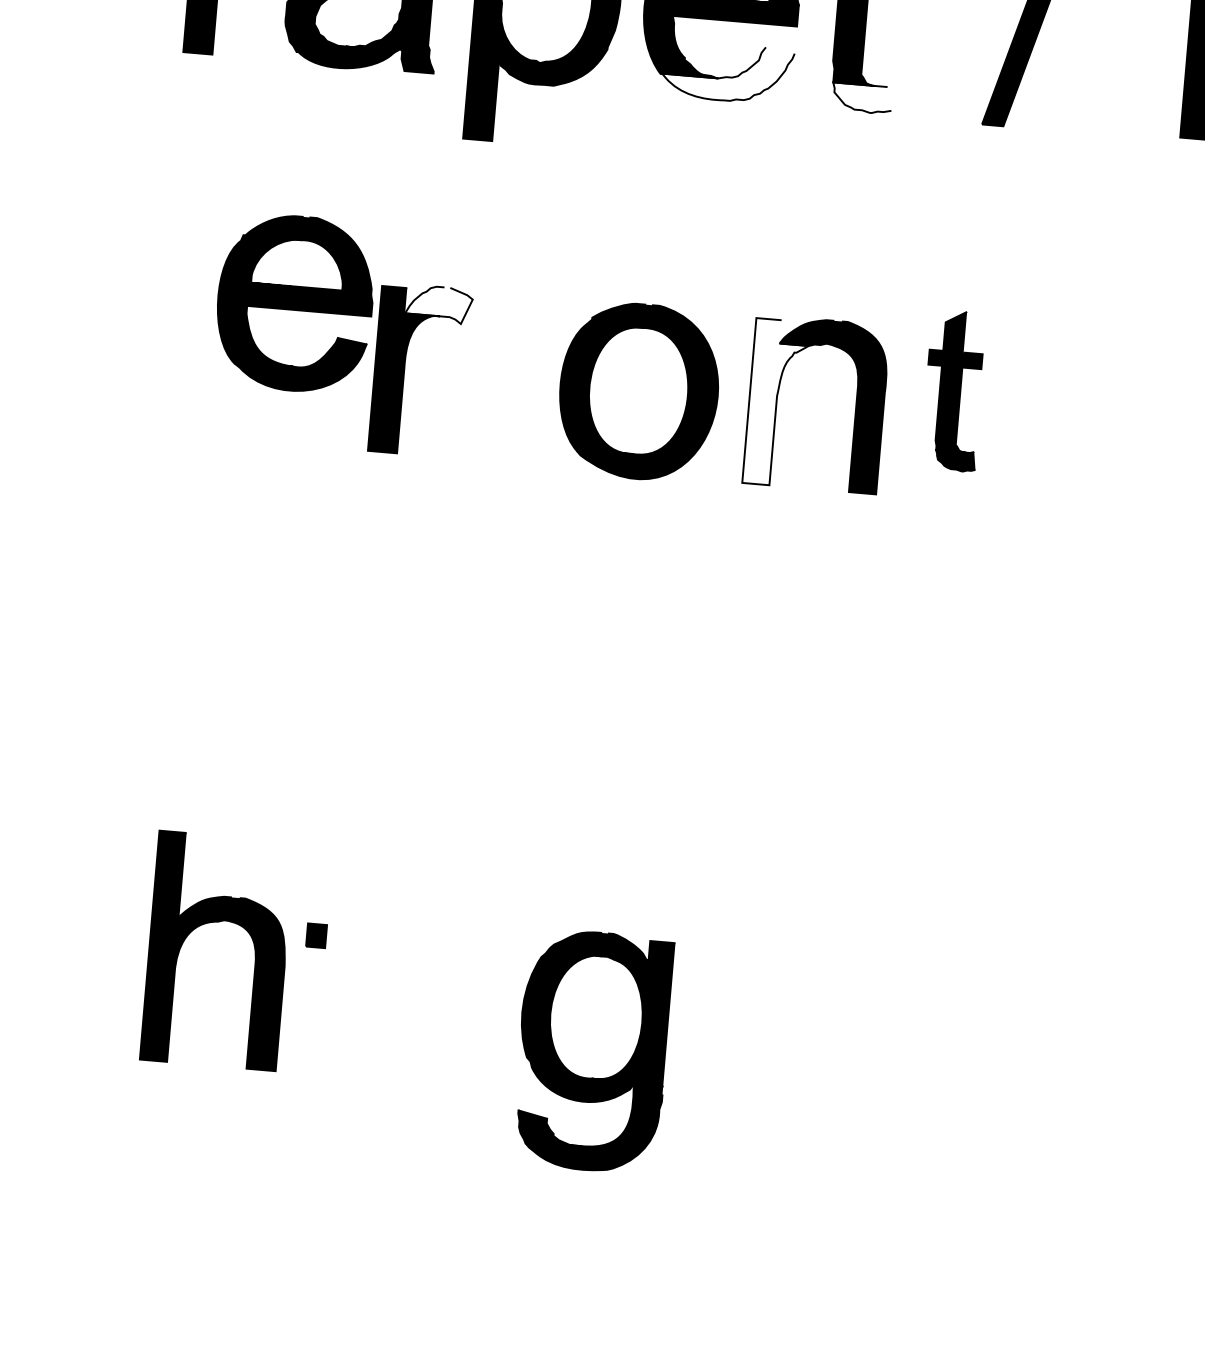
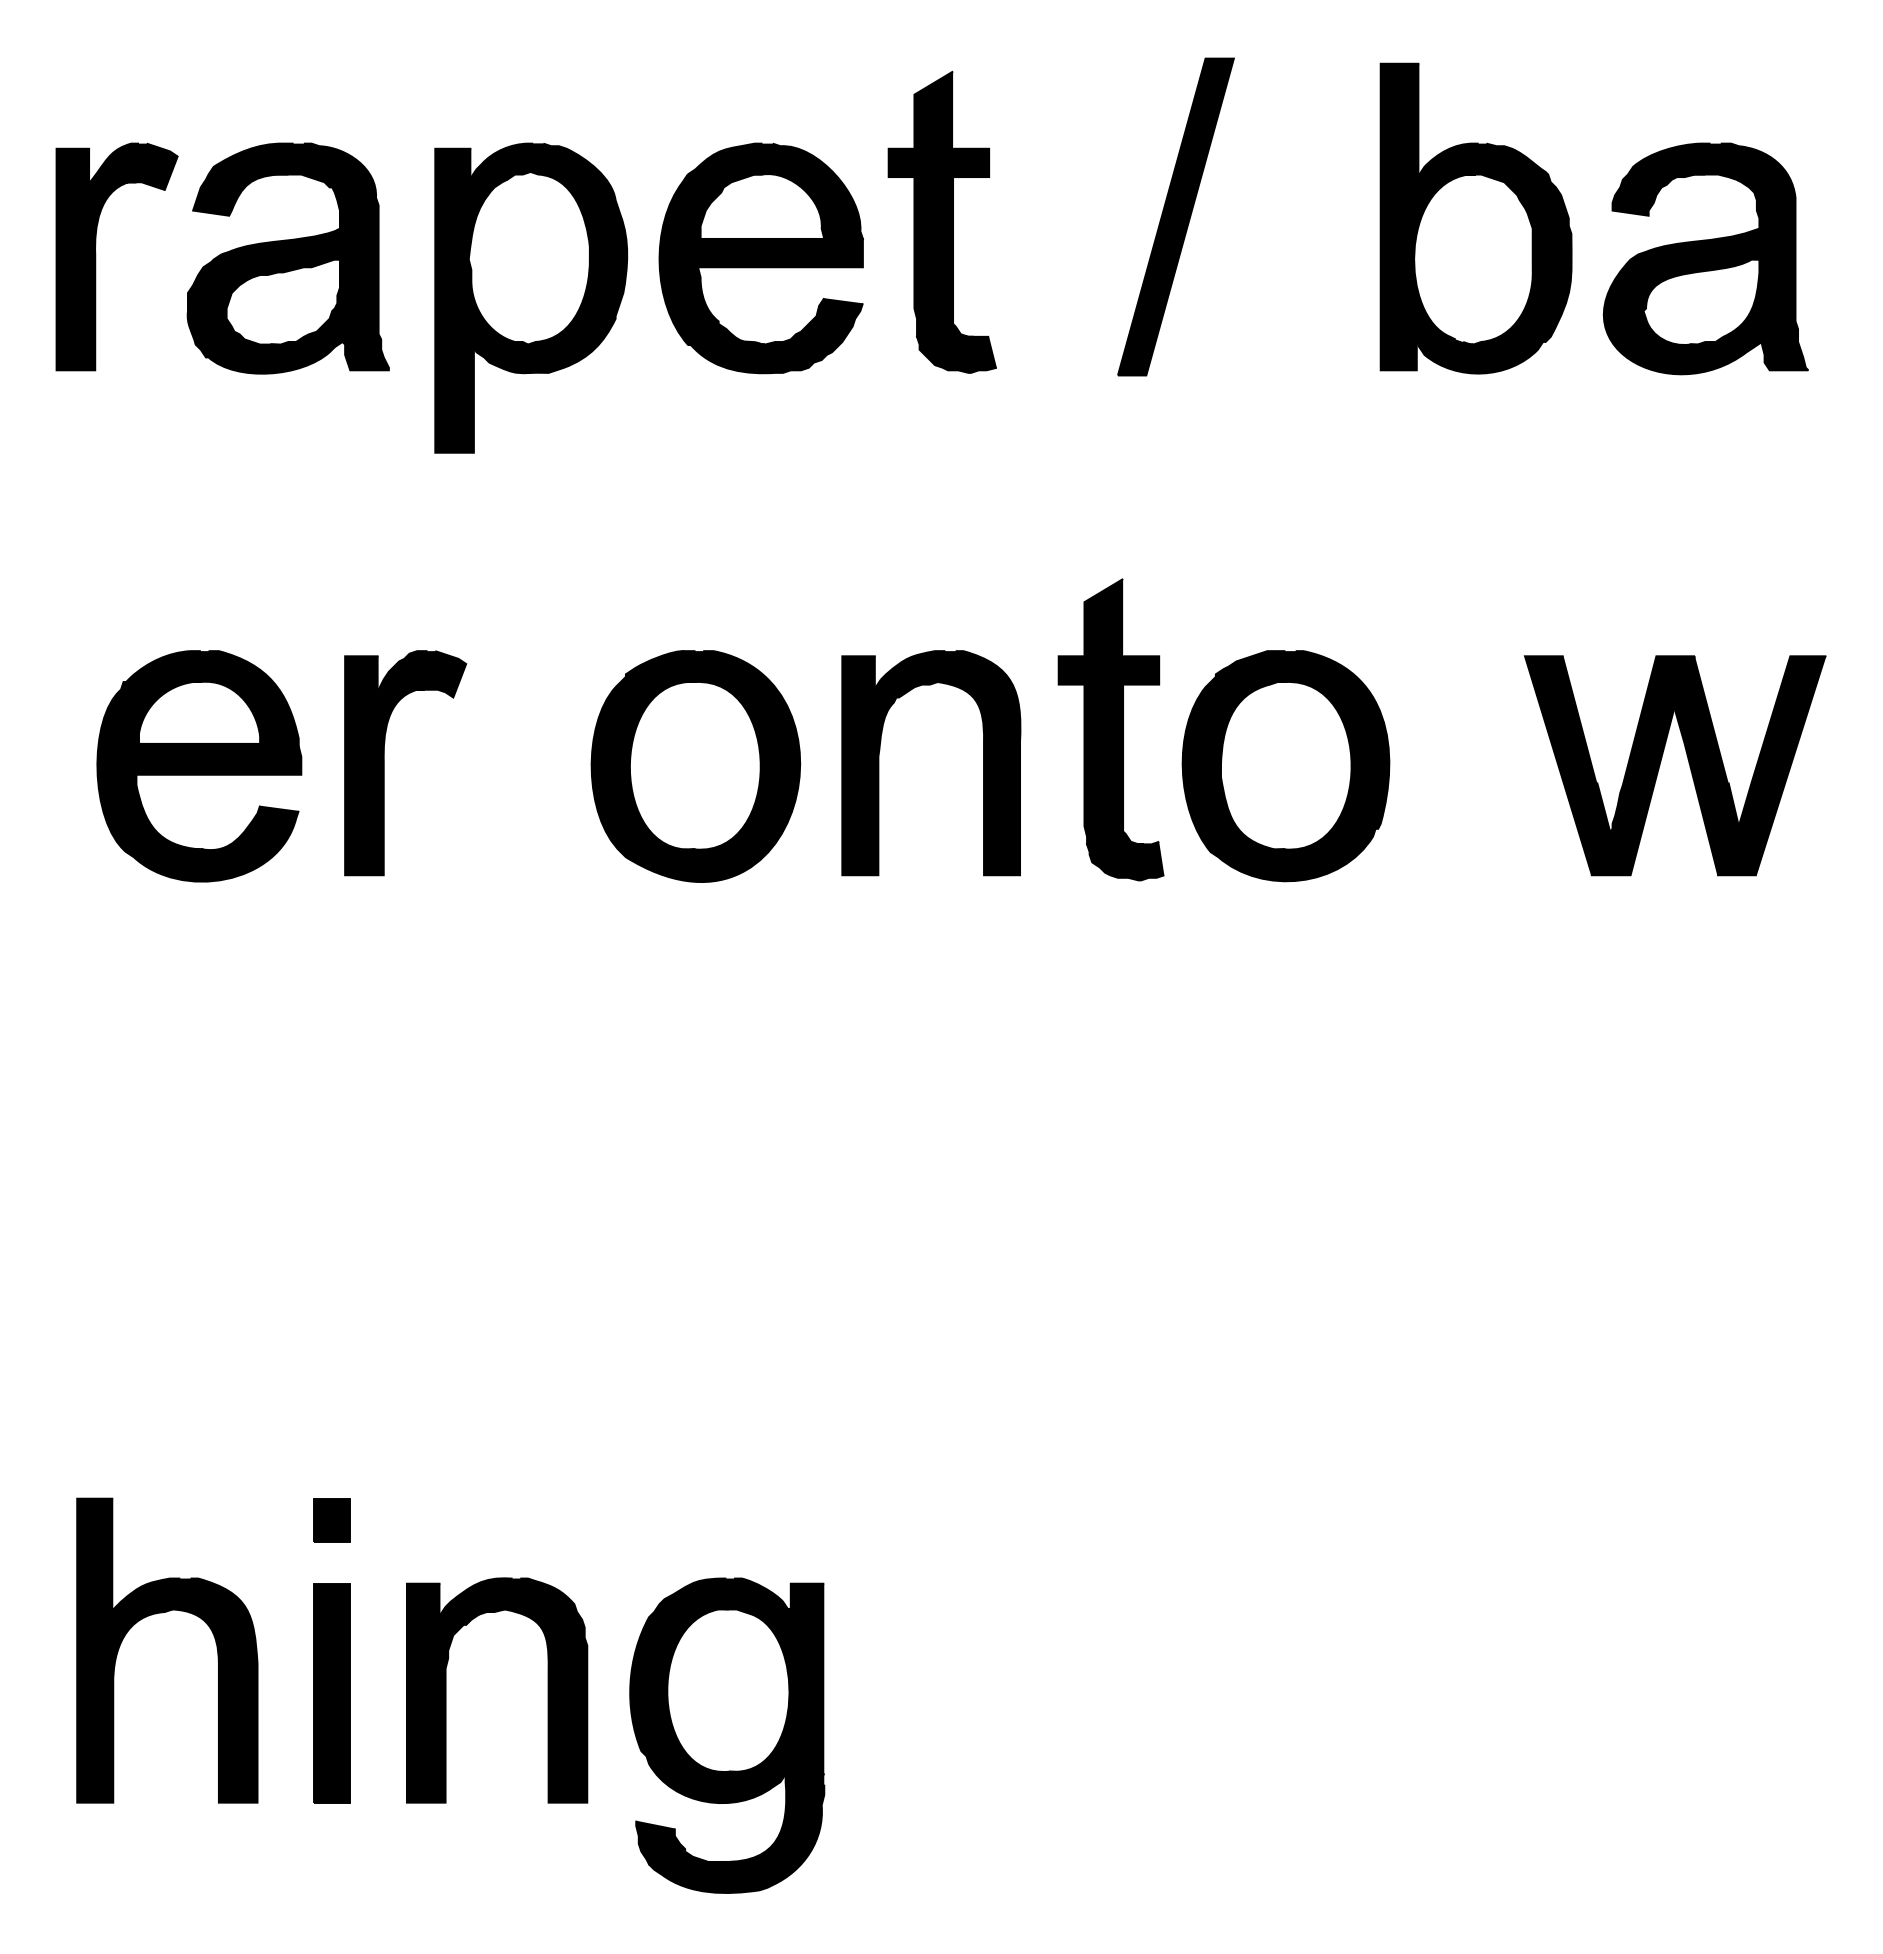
fill: (726, 72) -> (774, 335), added
fill: (861, 98) -> (956, 354), added
part: (295, 303) -> (199, 766), moved
fill: (439, 304) -> (422, 674), added
part: (953, 390) -> (1110, 729), size x1.43
fill: (776, 402) -> (878, 765), added
part: (1082, 429) -> (1285, 766), added
part: (216, 922) -> (162, 1613), moved
part: (316, 935) -> (331, 1520), size x1.43
part: (592, 1051) -> (727, 1735), moved
part: (304, 1065) -> (331, 1693), added
part: (467, 1077) -> (547, 1690), added

